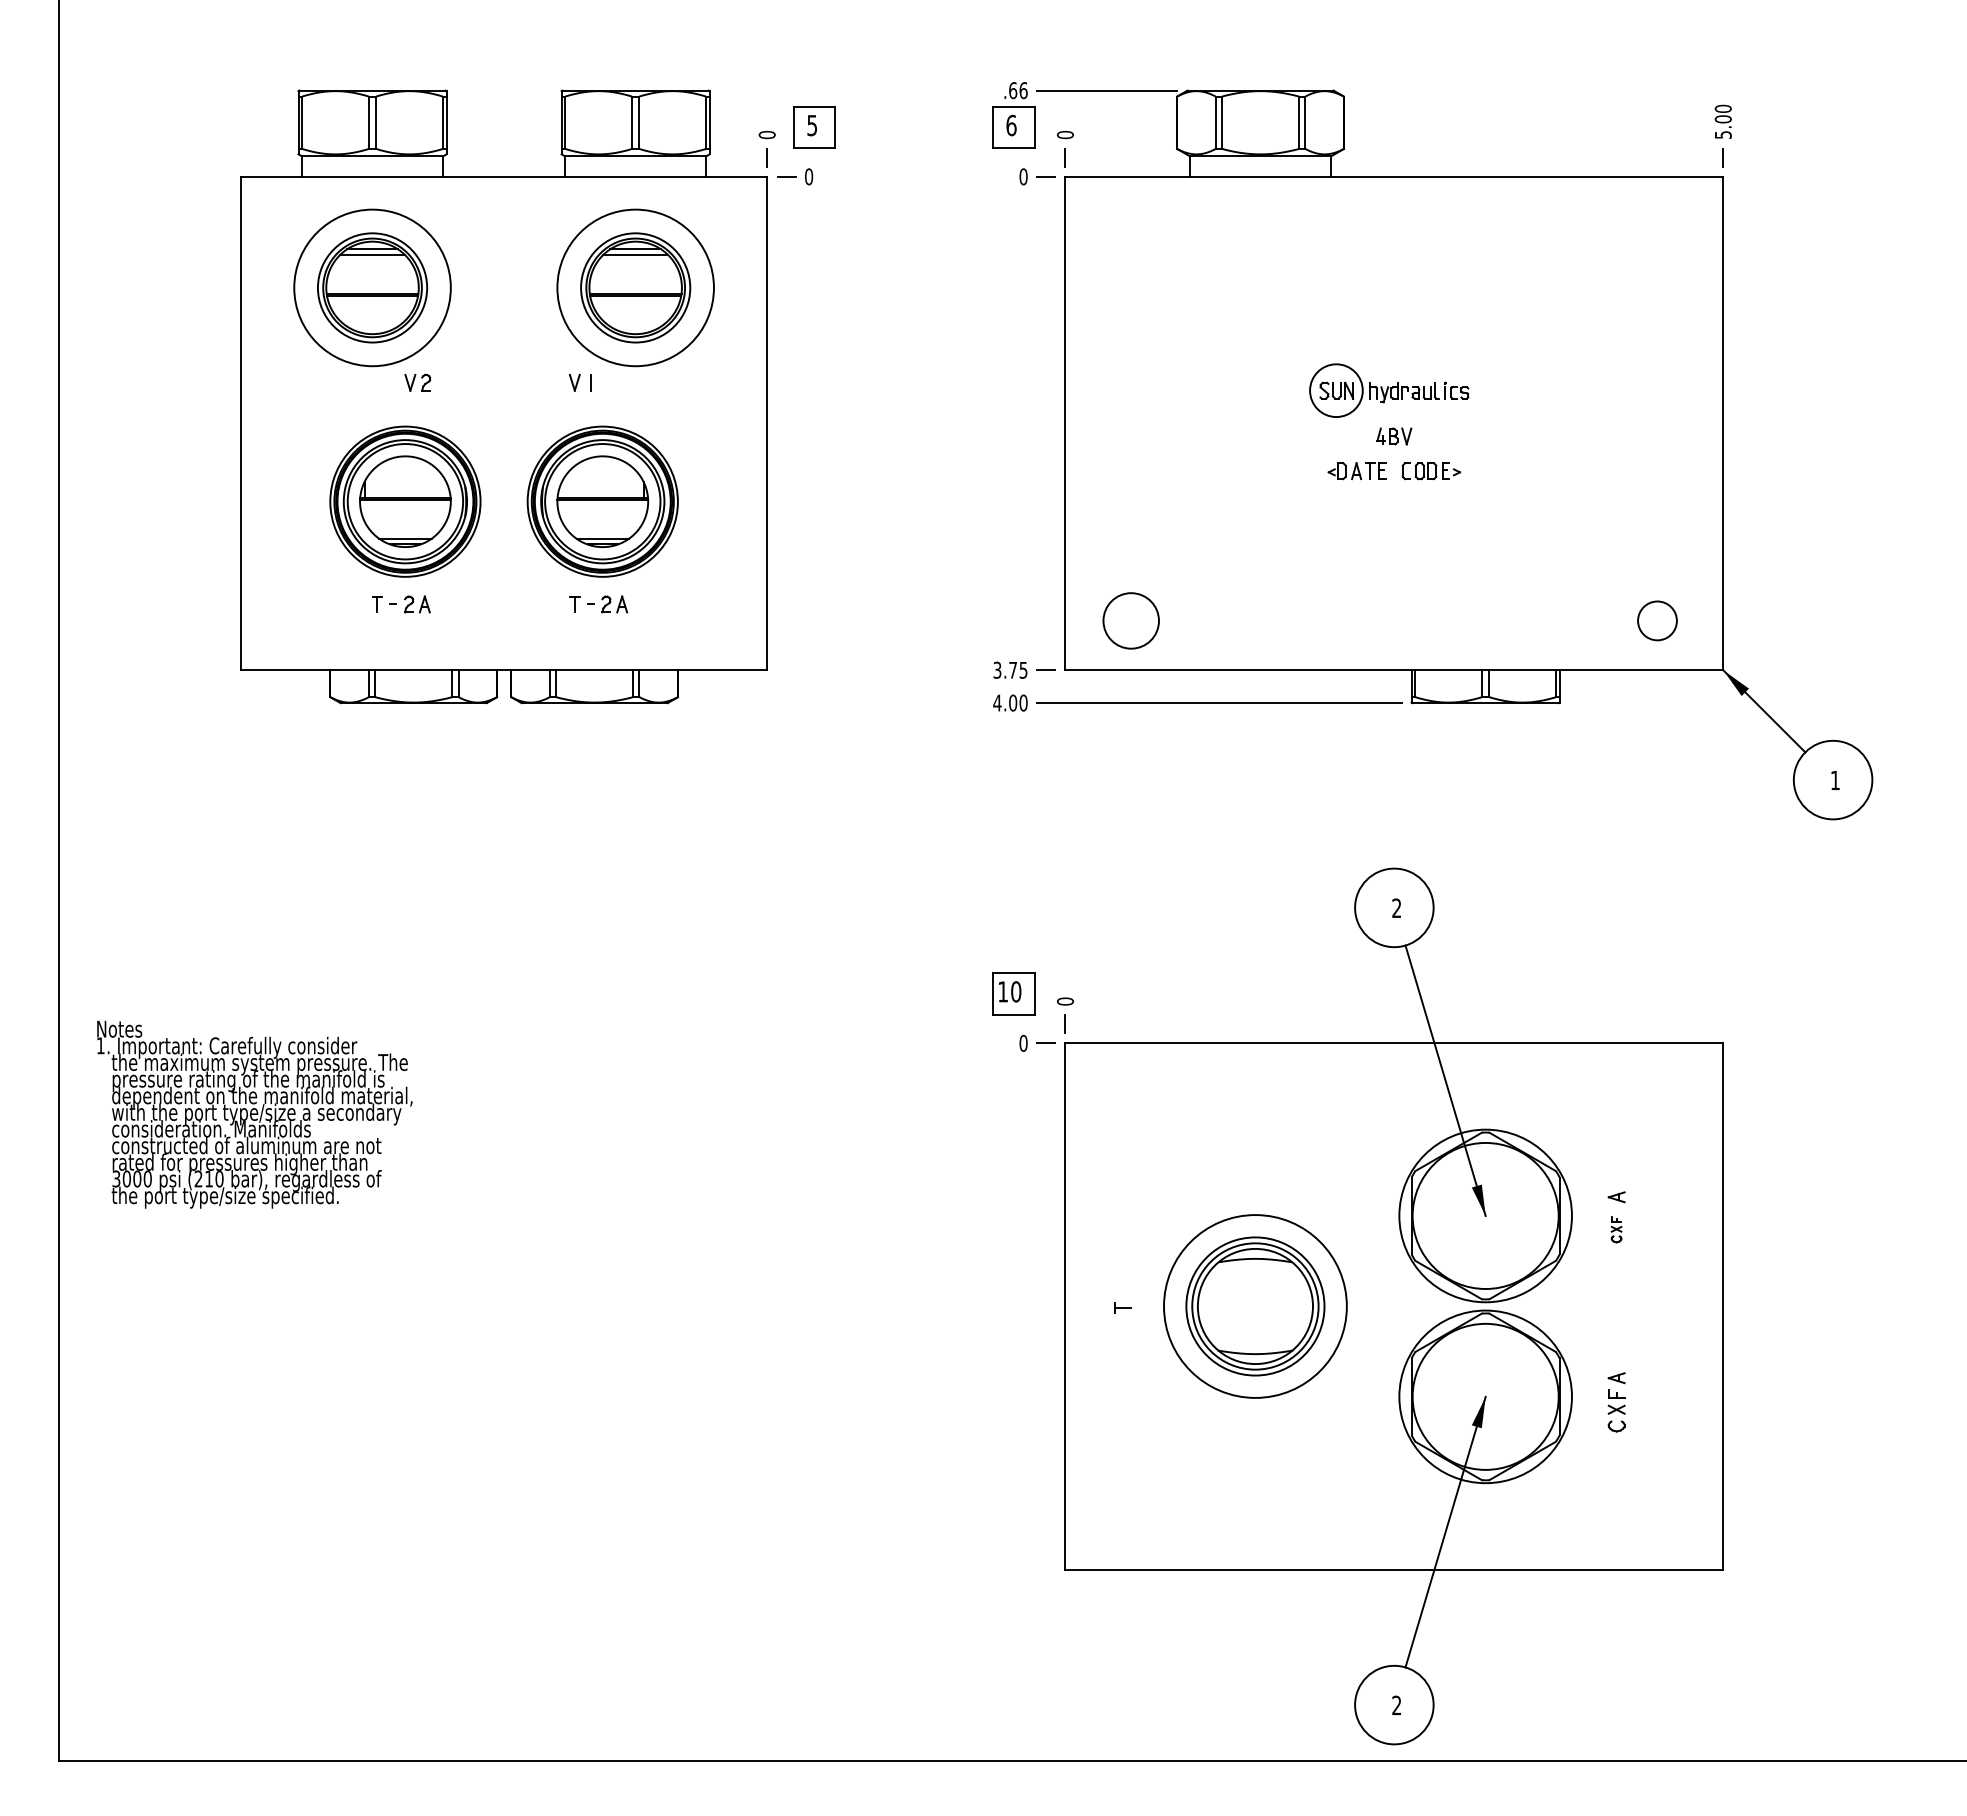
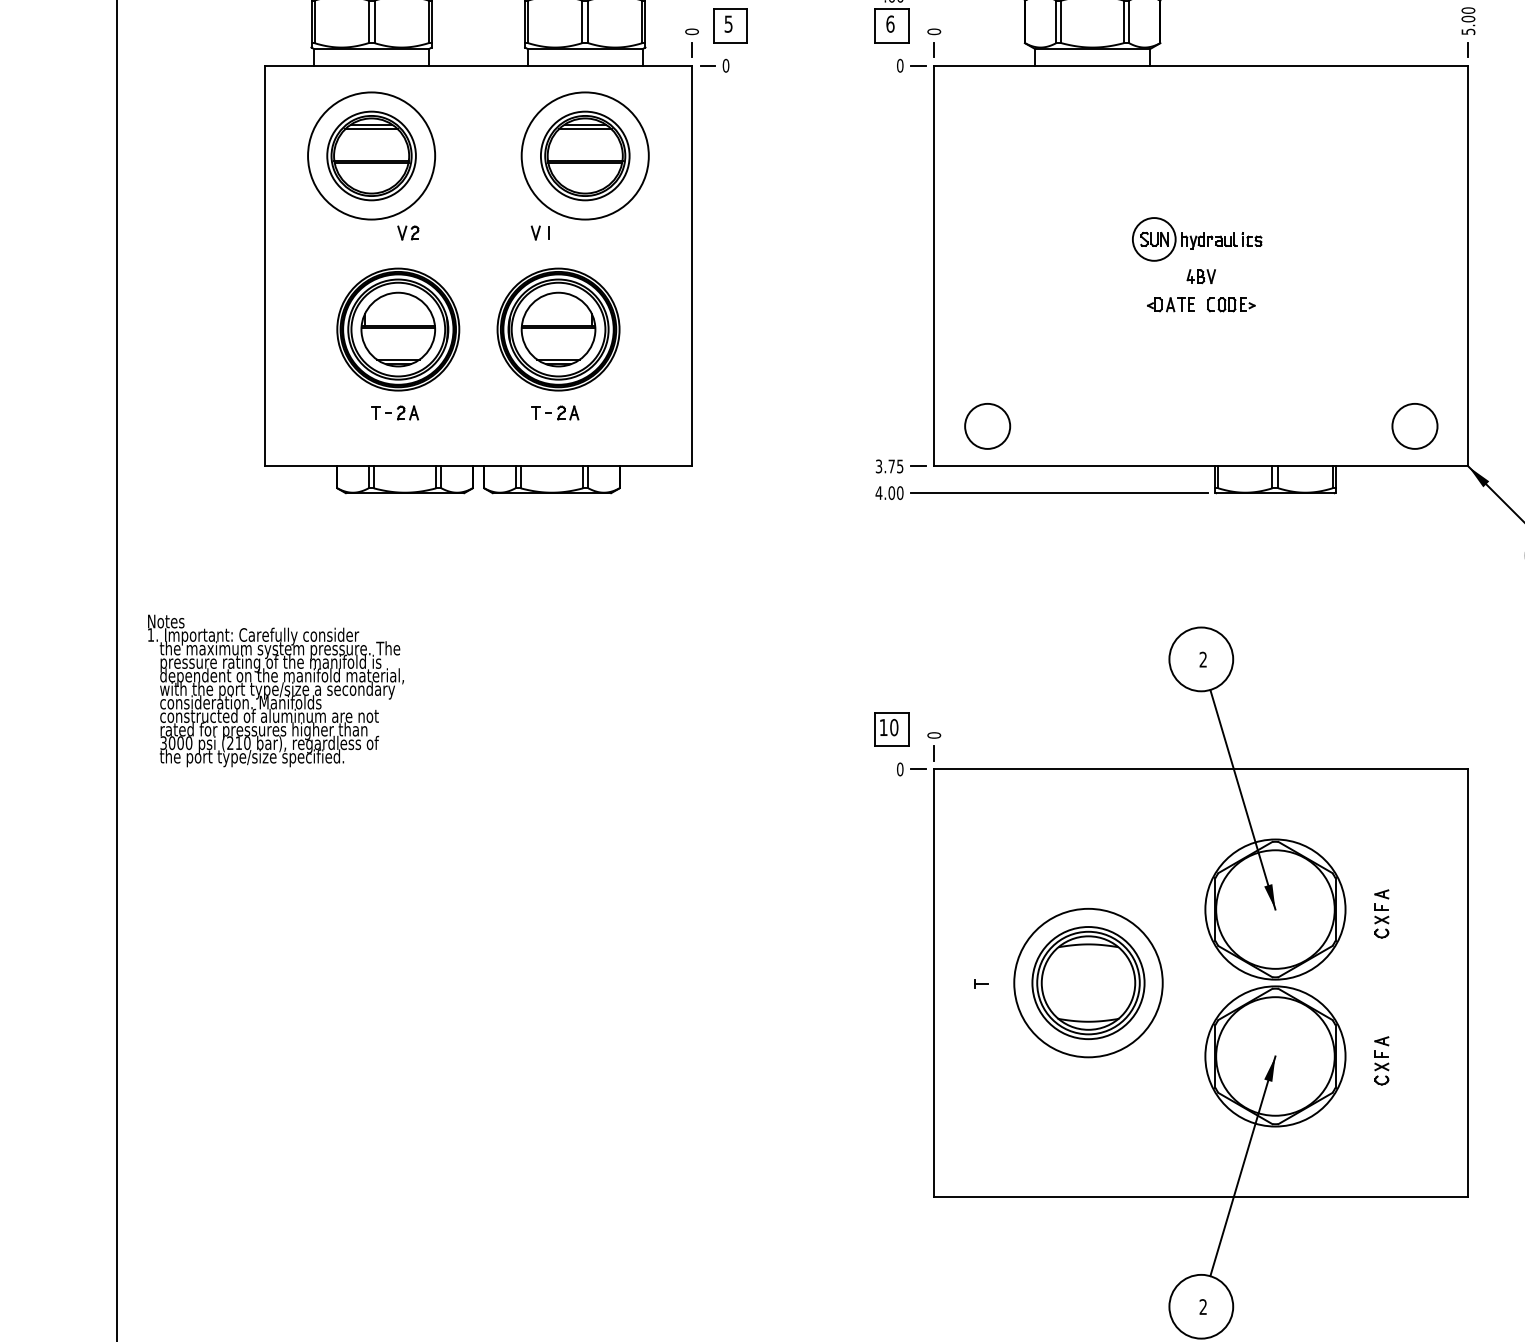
circle: (1657, 620) -> (1414, 426), size x1.43
text: (254, 1114) -> (275, 690), moved
part: (1616, 1229) -> (1381, 920), size x1.67

